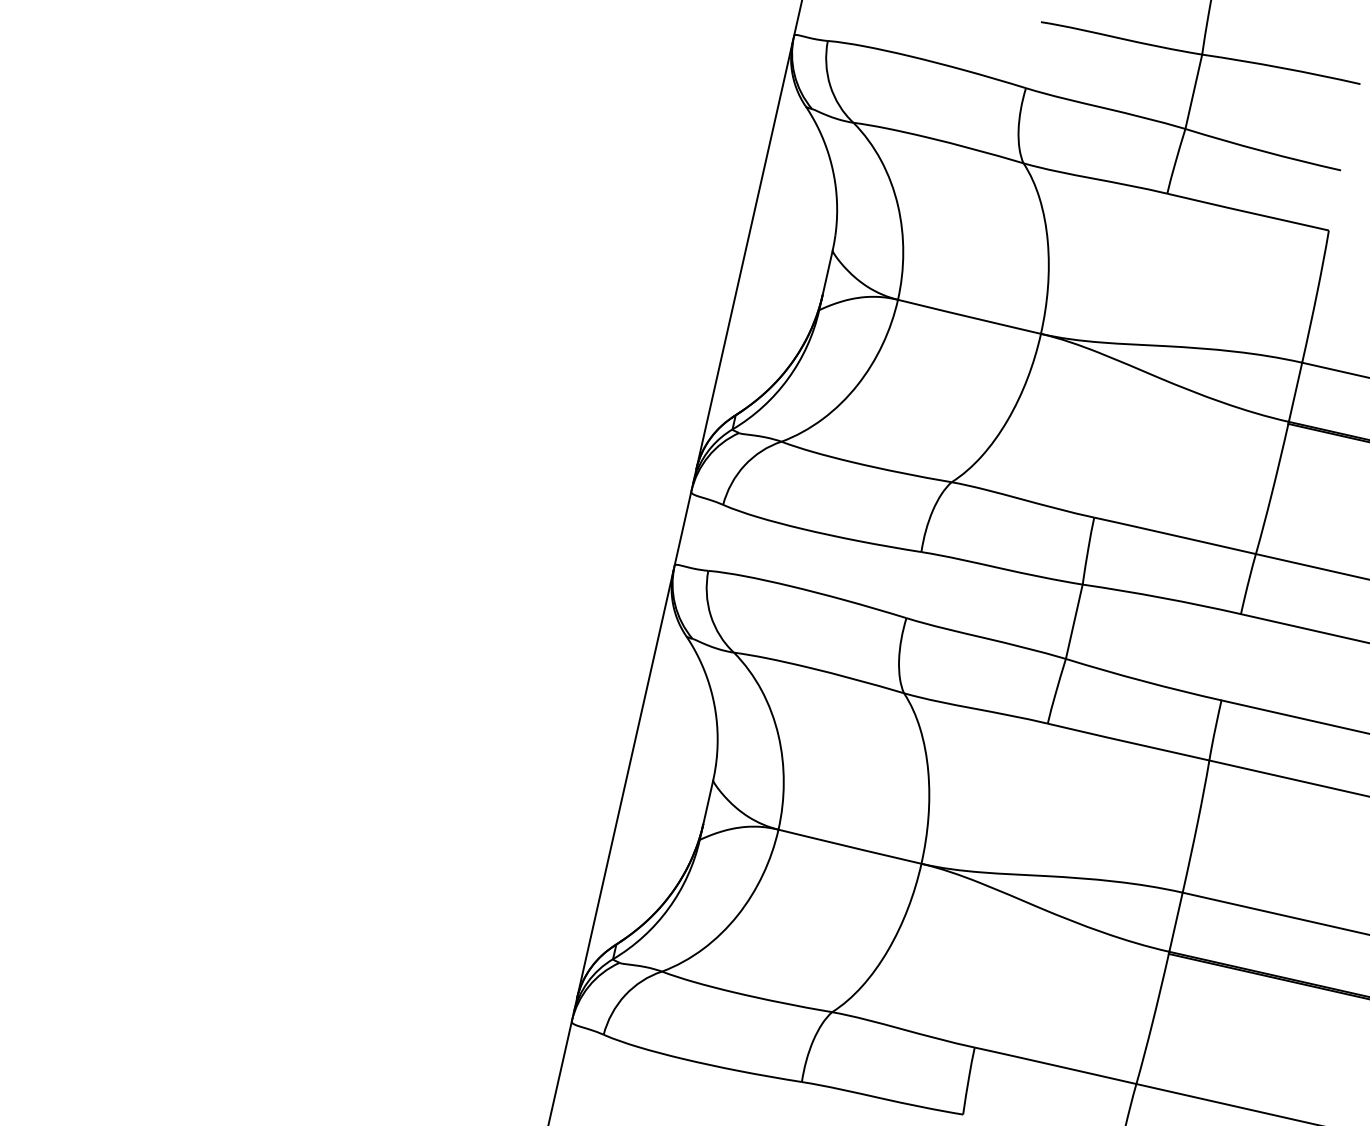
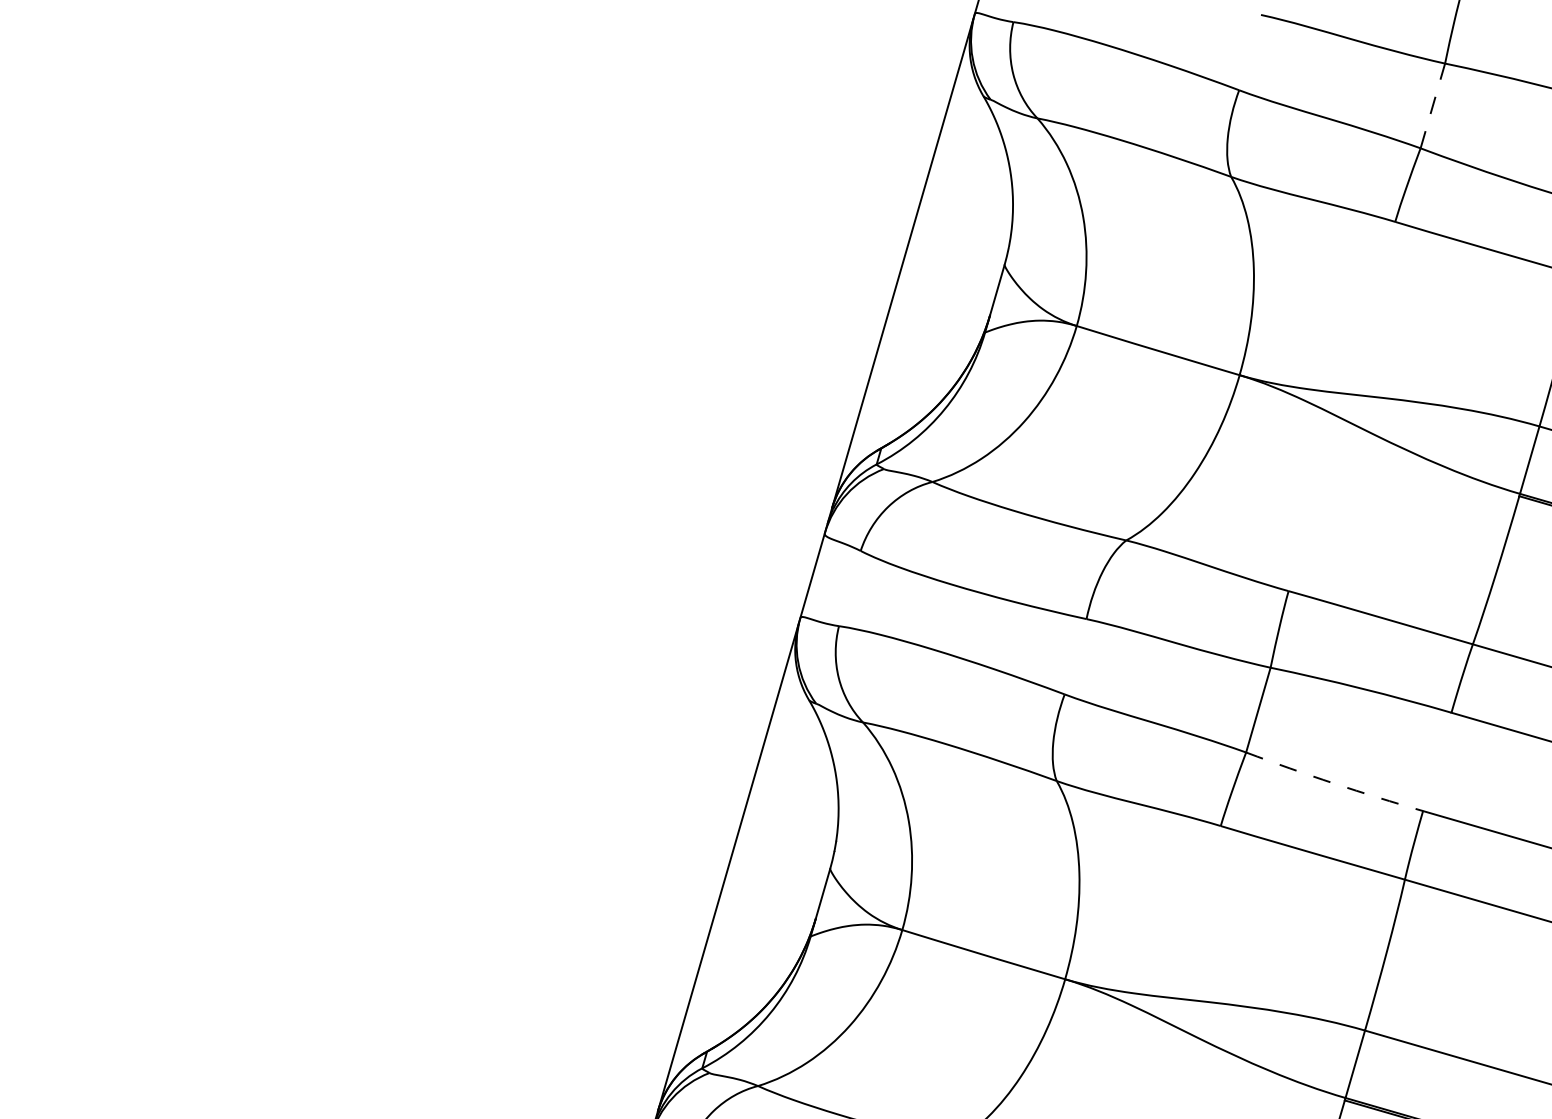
line: (1193, 91) -> (1432, 105), solid -> dashed
arc: (1143, 681) -> (1334, 783), solid -> dashed

